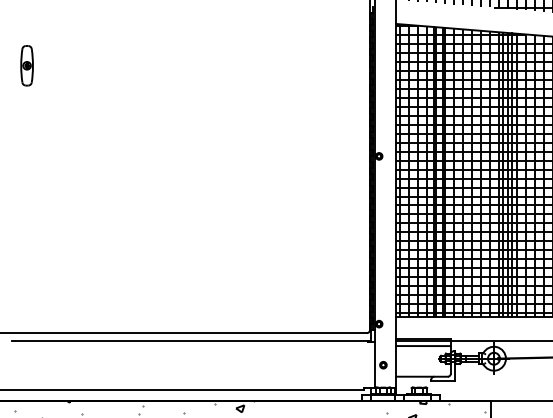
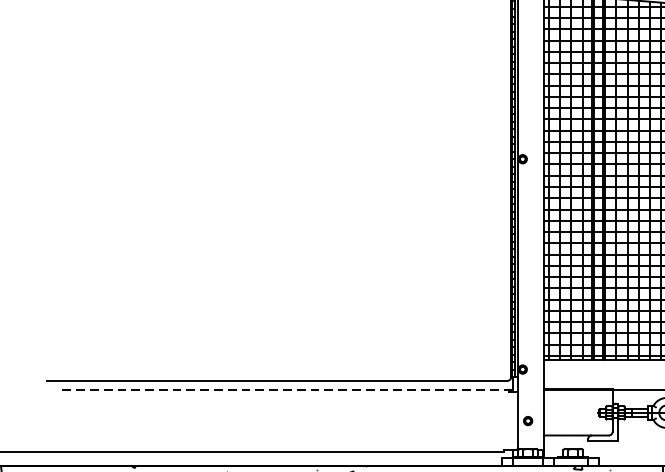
part: (26, 65) -> (80, 45), removed
line: (190, 340) -> (286, 390), solid -> dashed
line: (422, 346) -> (577, 397), removed

